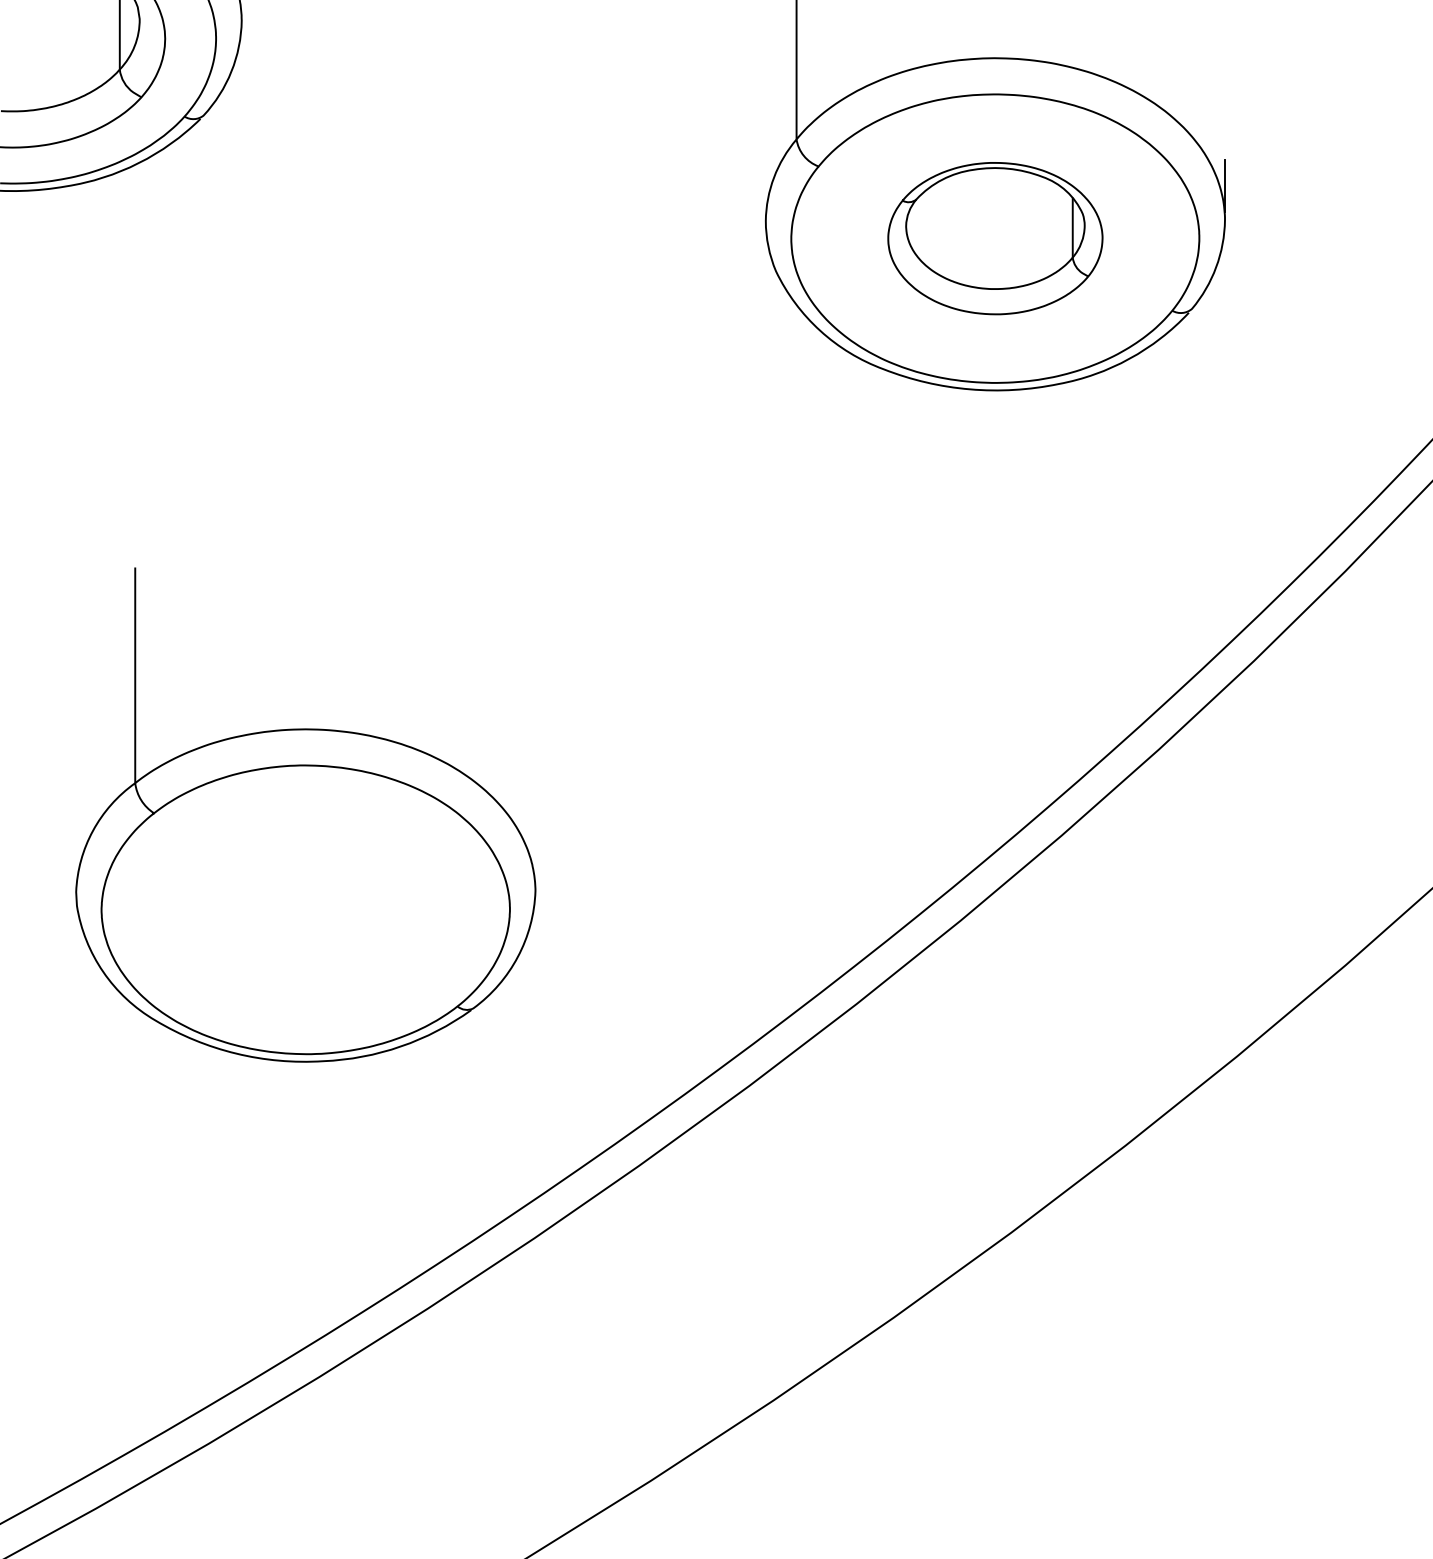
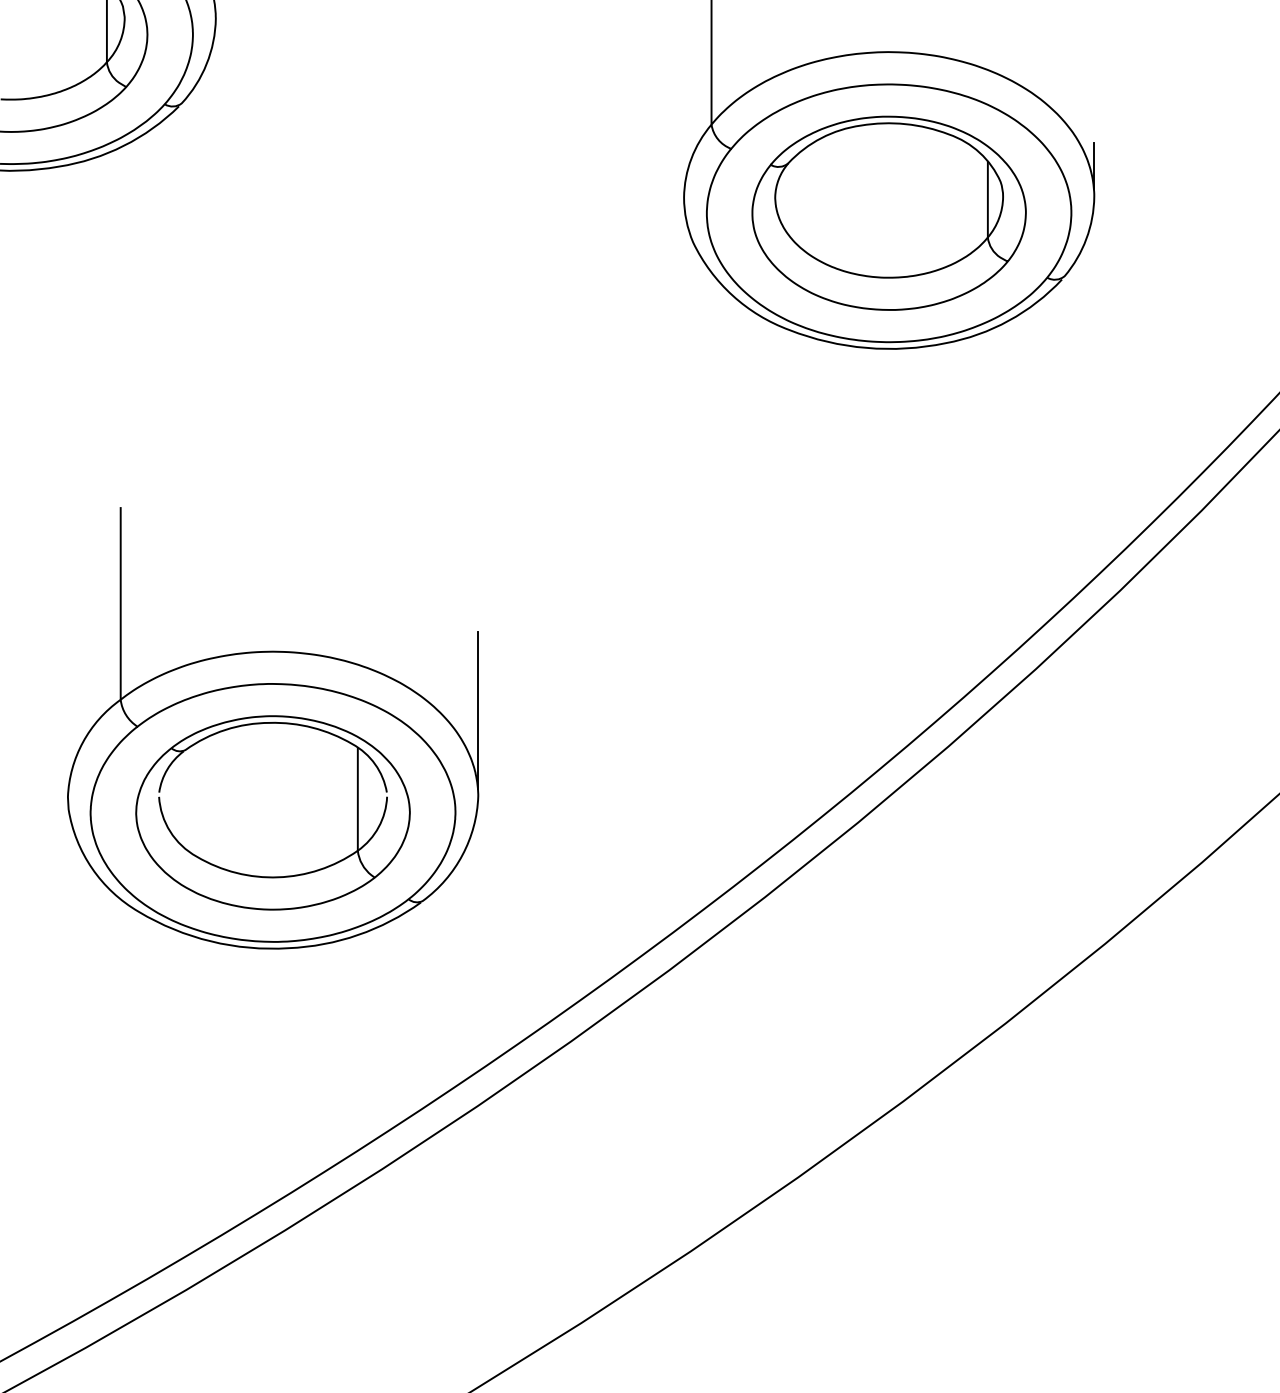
part: (995, 238) -> (889, 213), size x1.43
line: (535, 794) -> (478, 709), added
part: (305, 909) -> (272, 812), added

